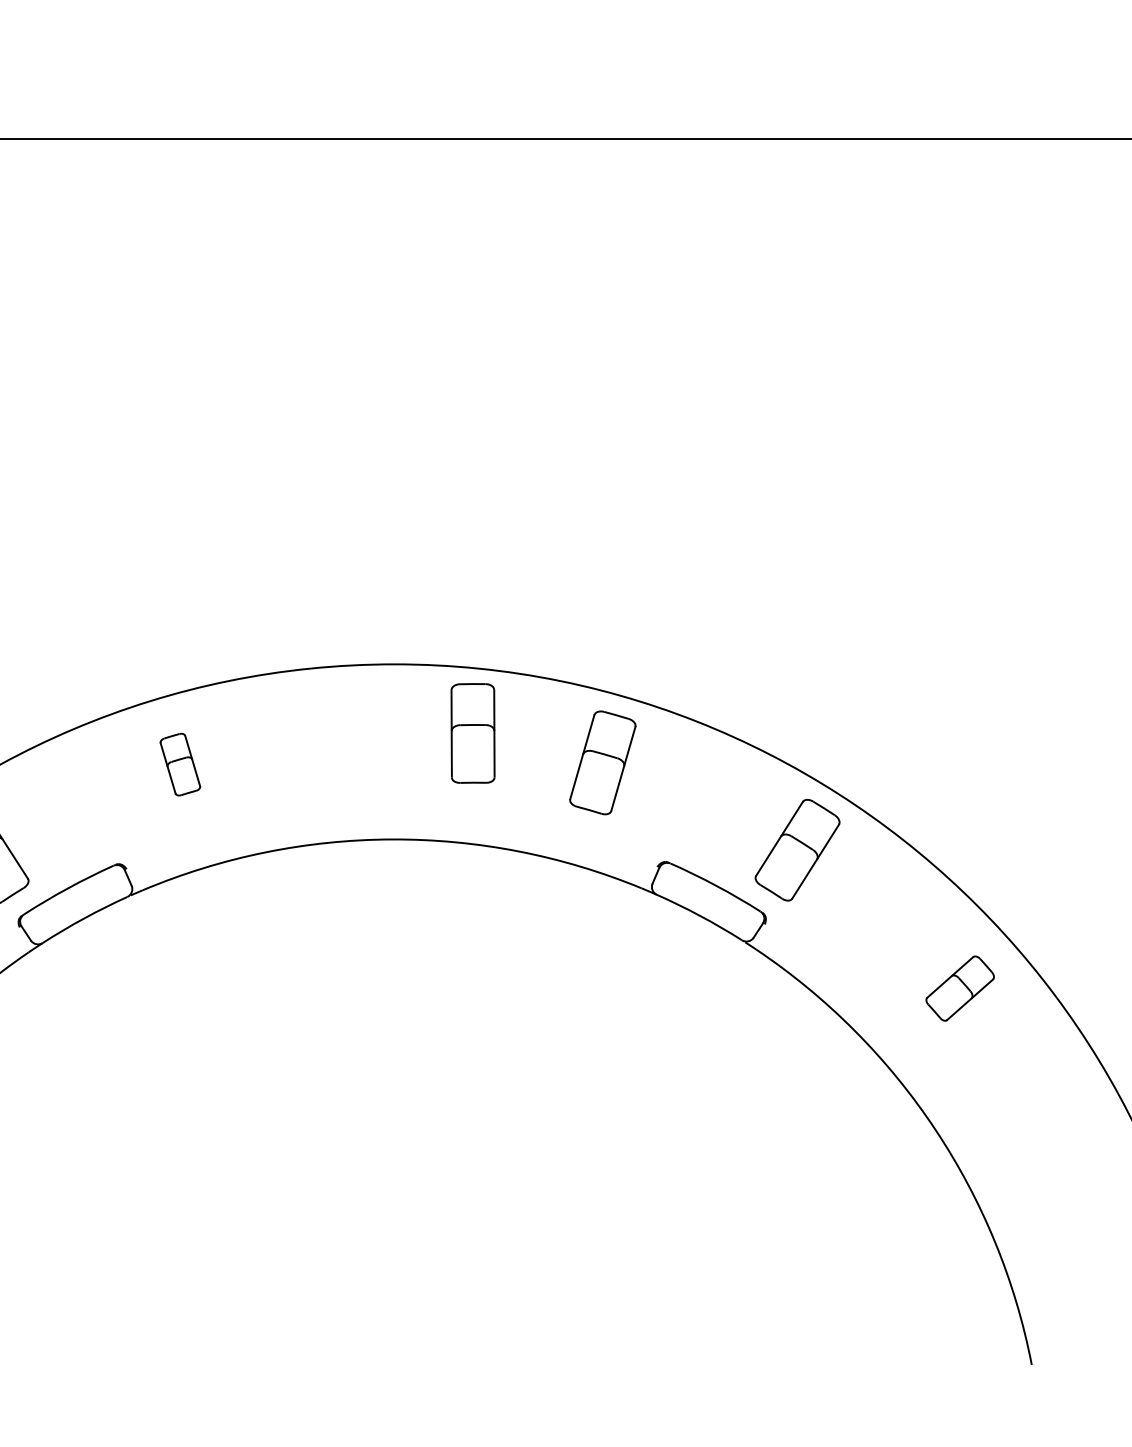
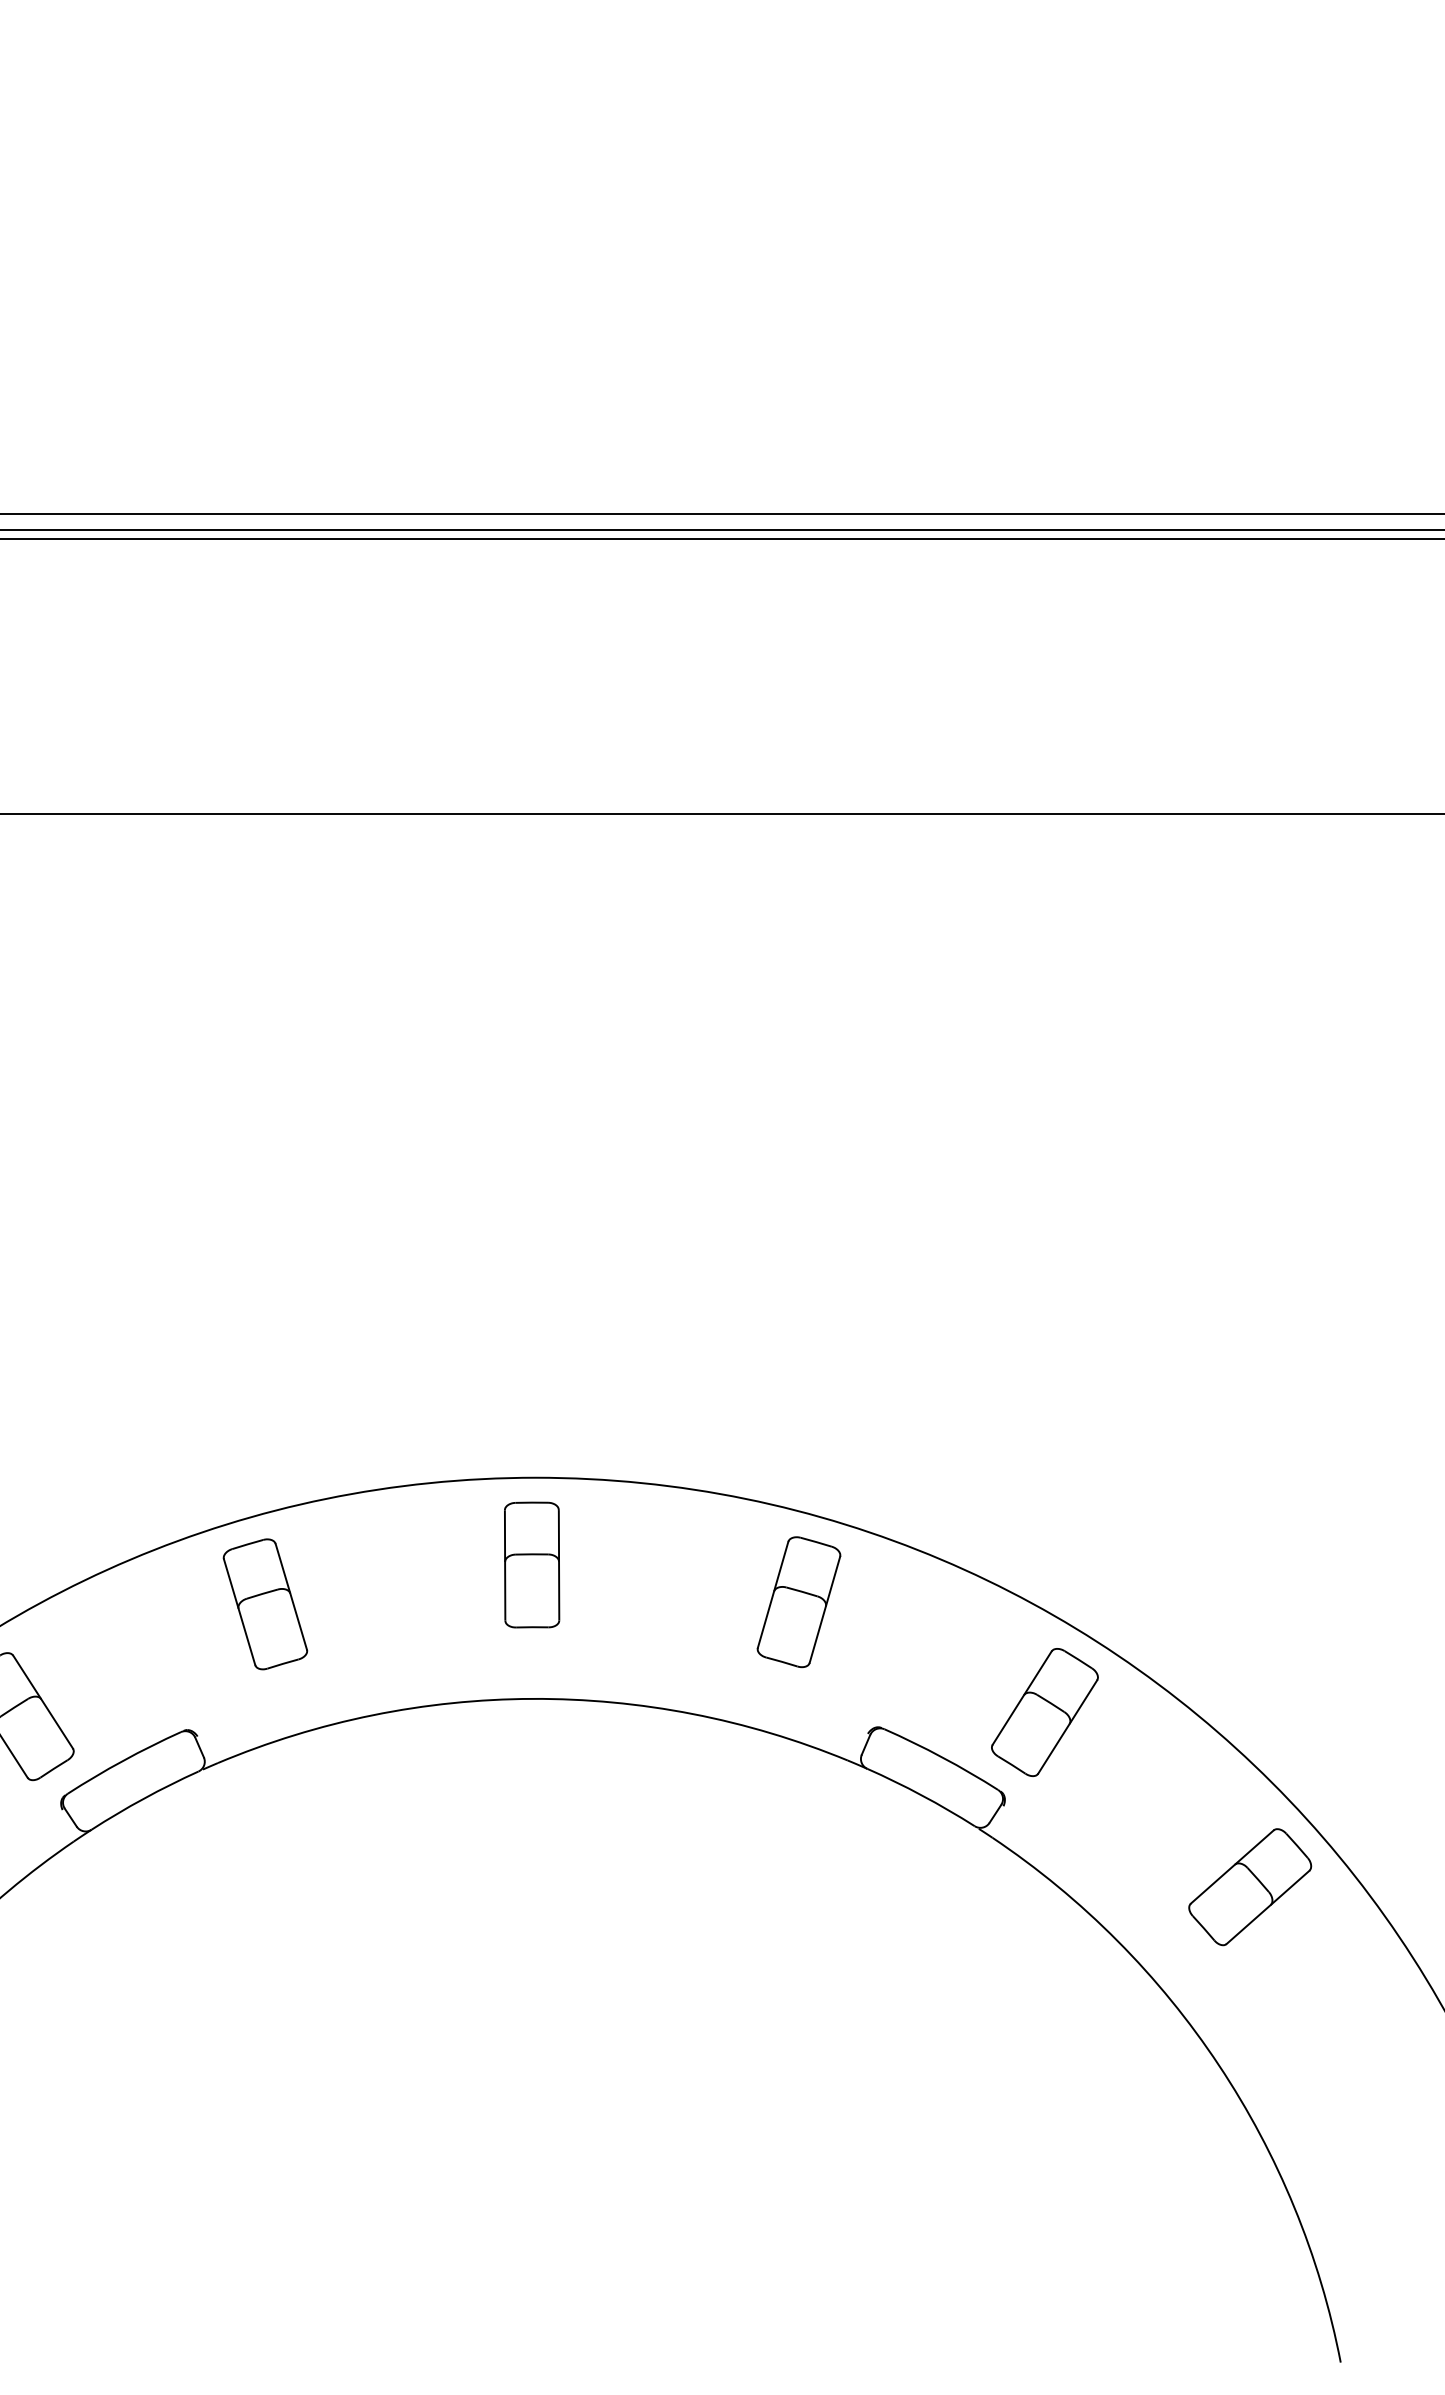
part: (473, 733) -> (532, 1564), moved
part: (180, 764) -> (265, 1604), size x1.67
part: (960, 988) -> (1250, 1887), size x1.43

